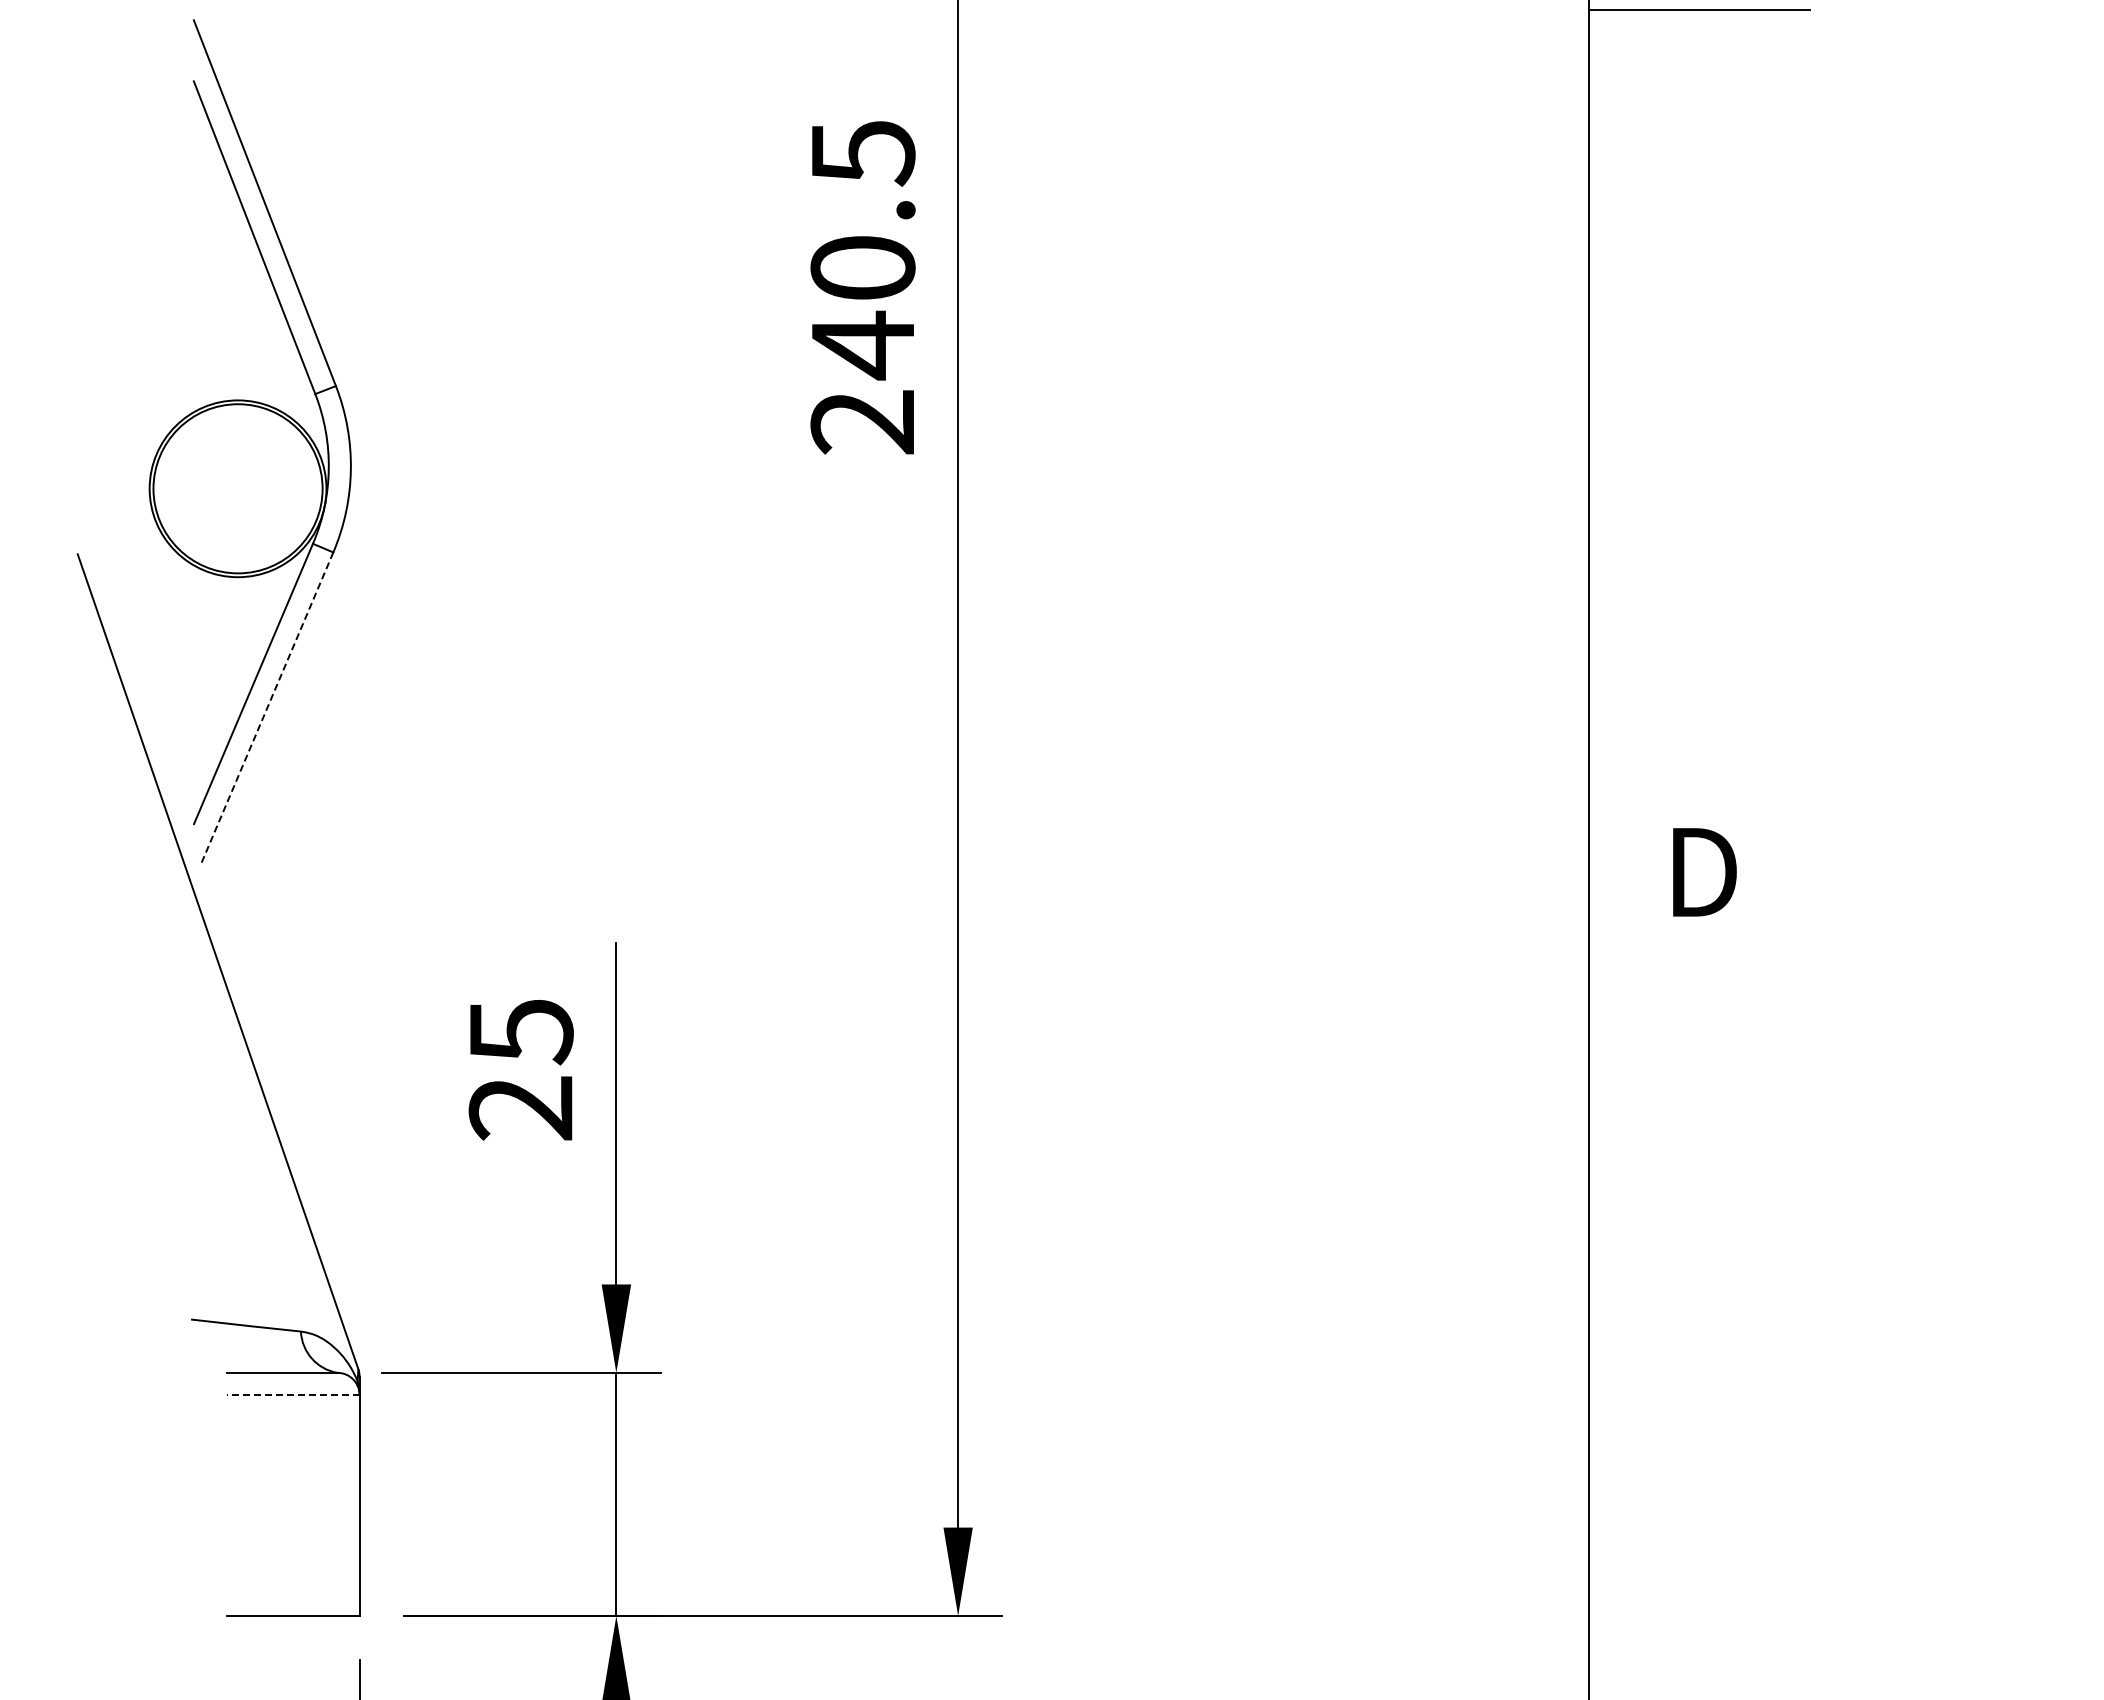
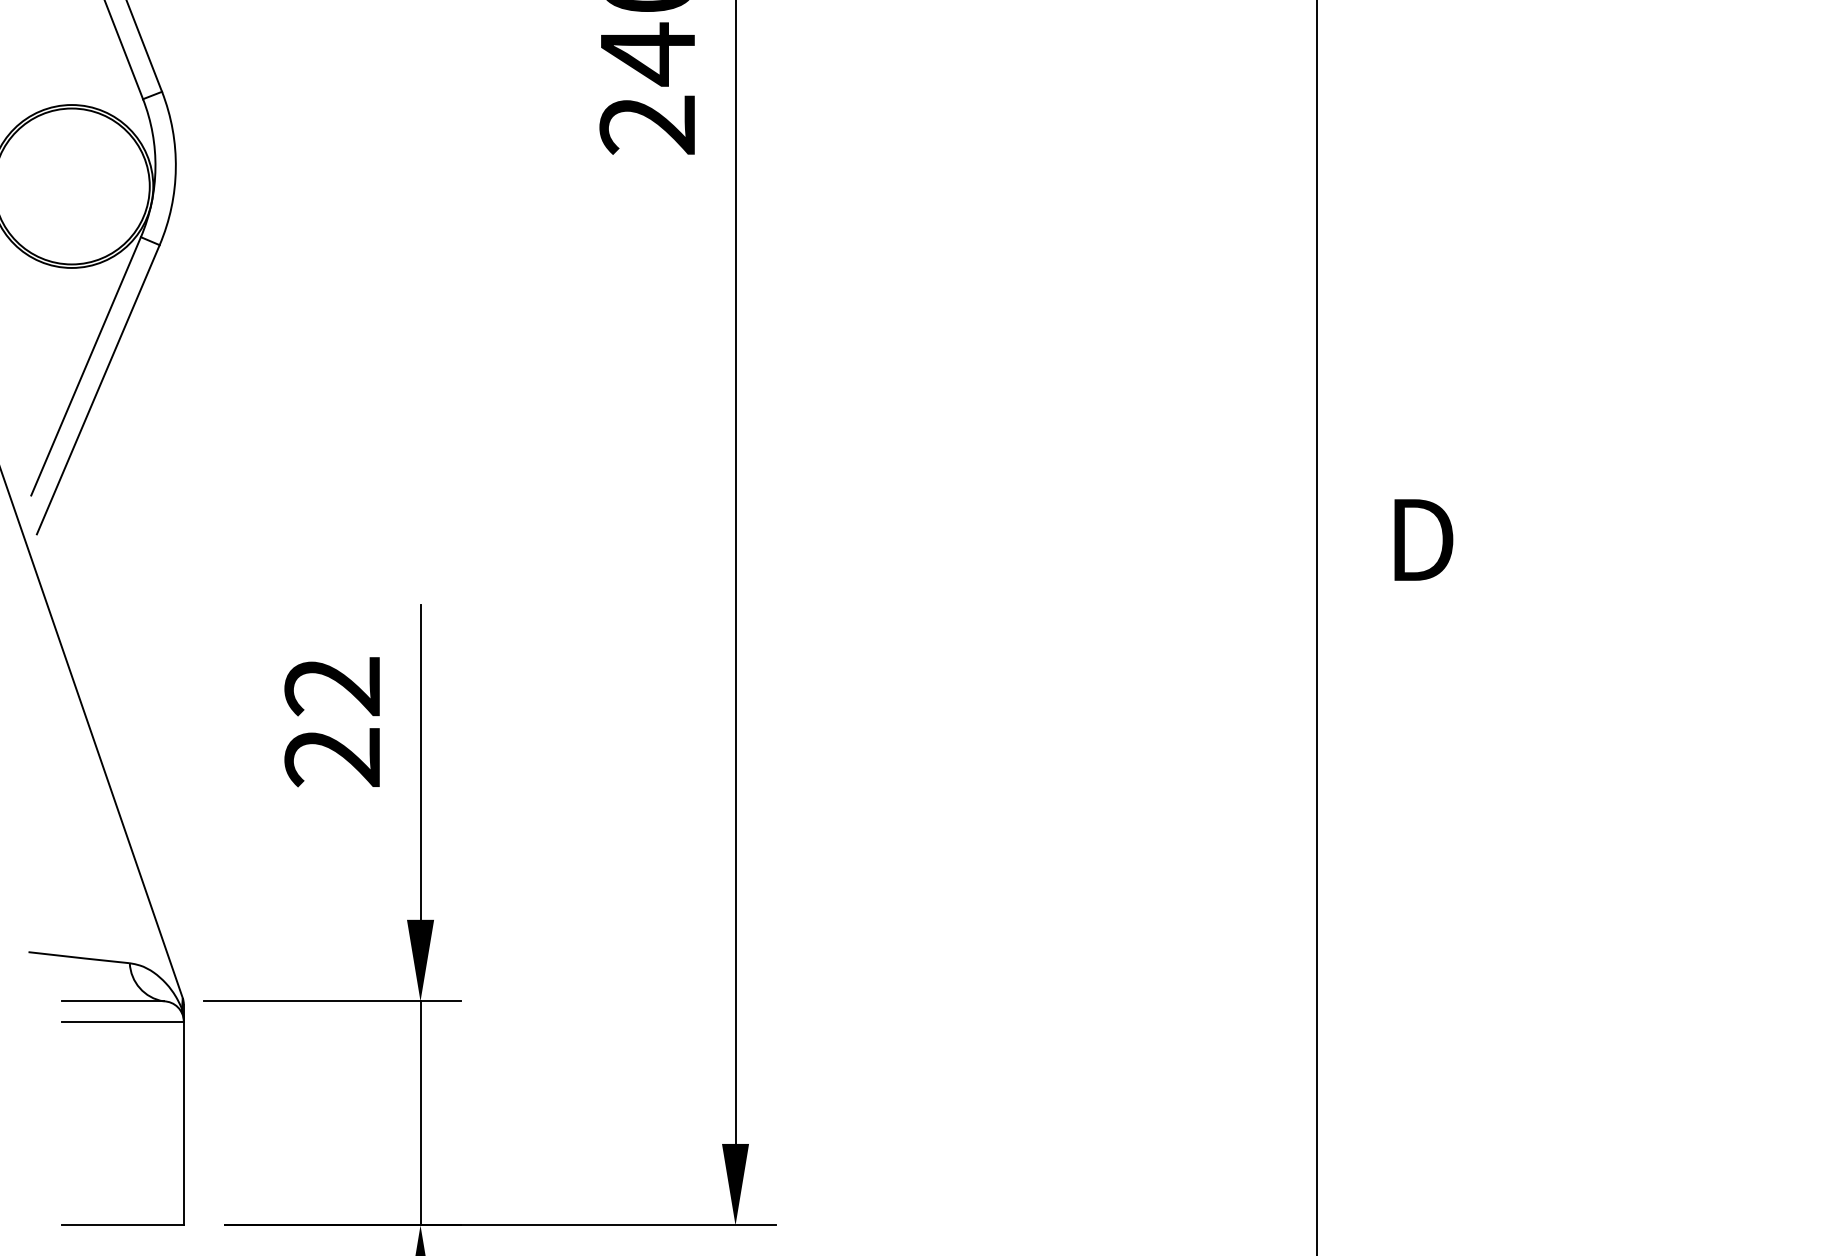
line: (266, 709) -> (98, 389), dashed -> solid
text: (520, 1032) -> (332, 687), 25 -> 22
line: (292, 1394) -> (122, 1021), dashed -> solid

